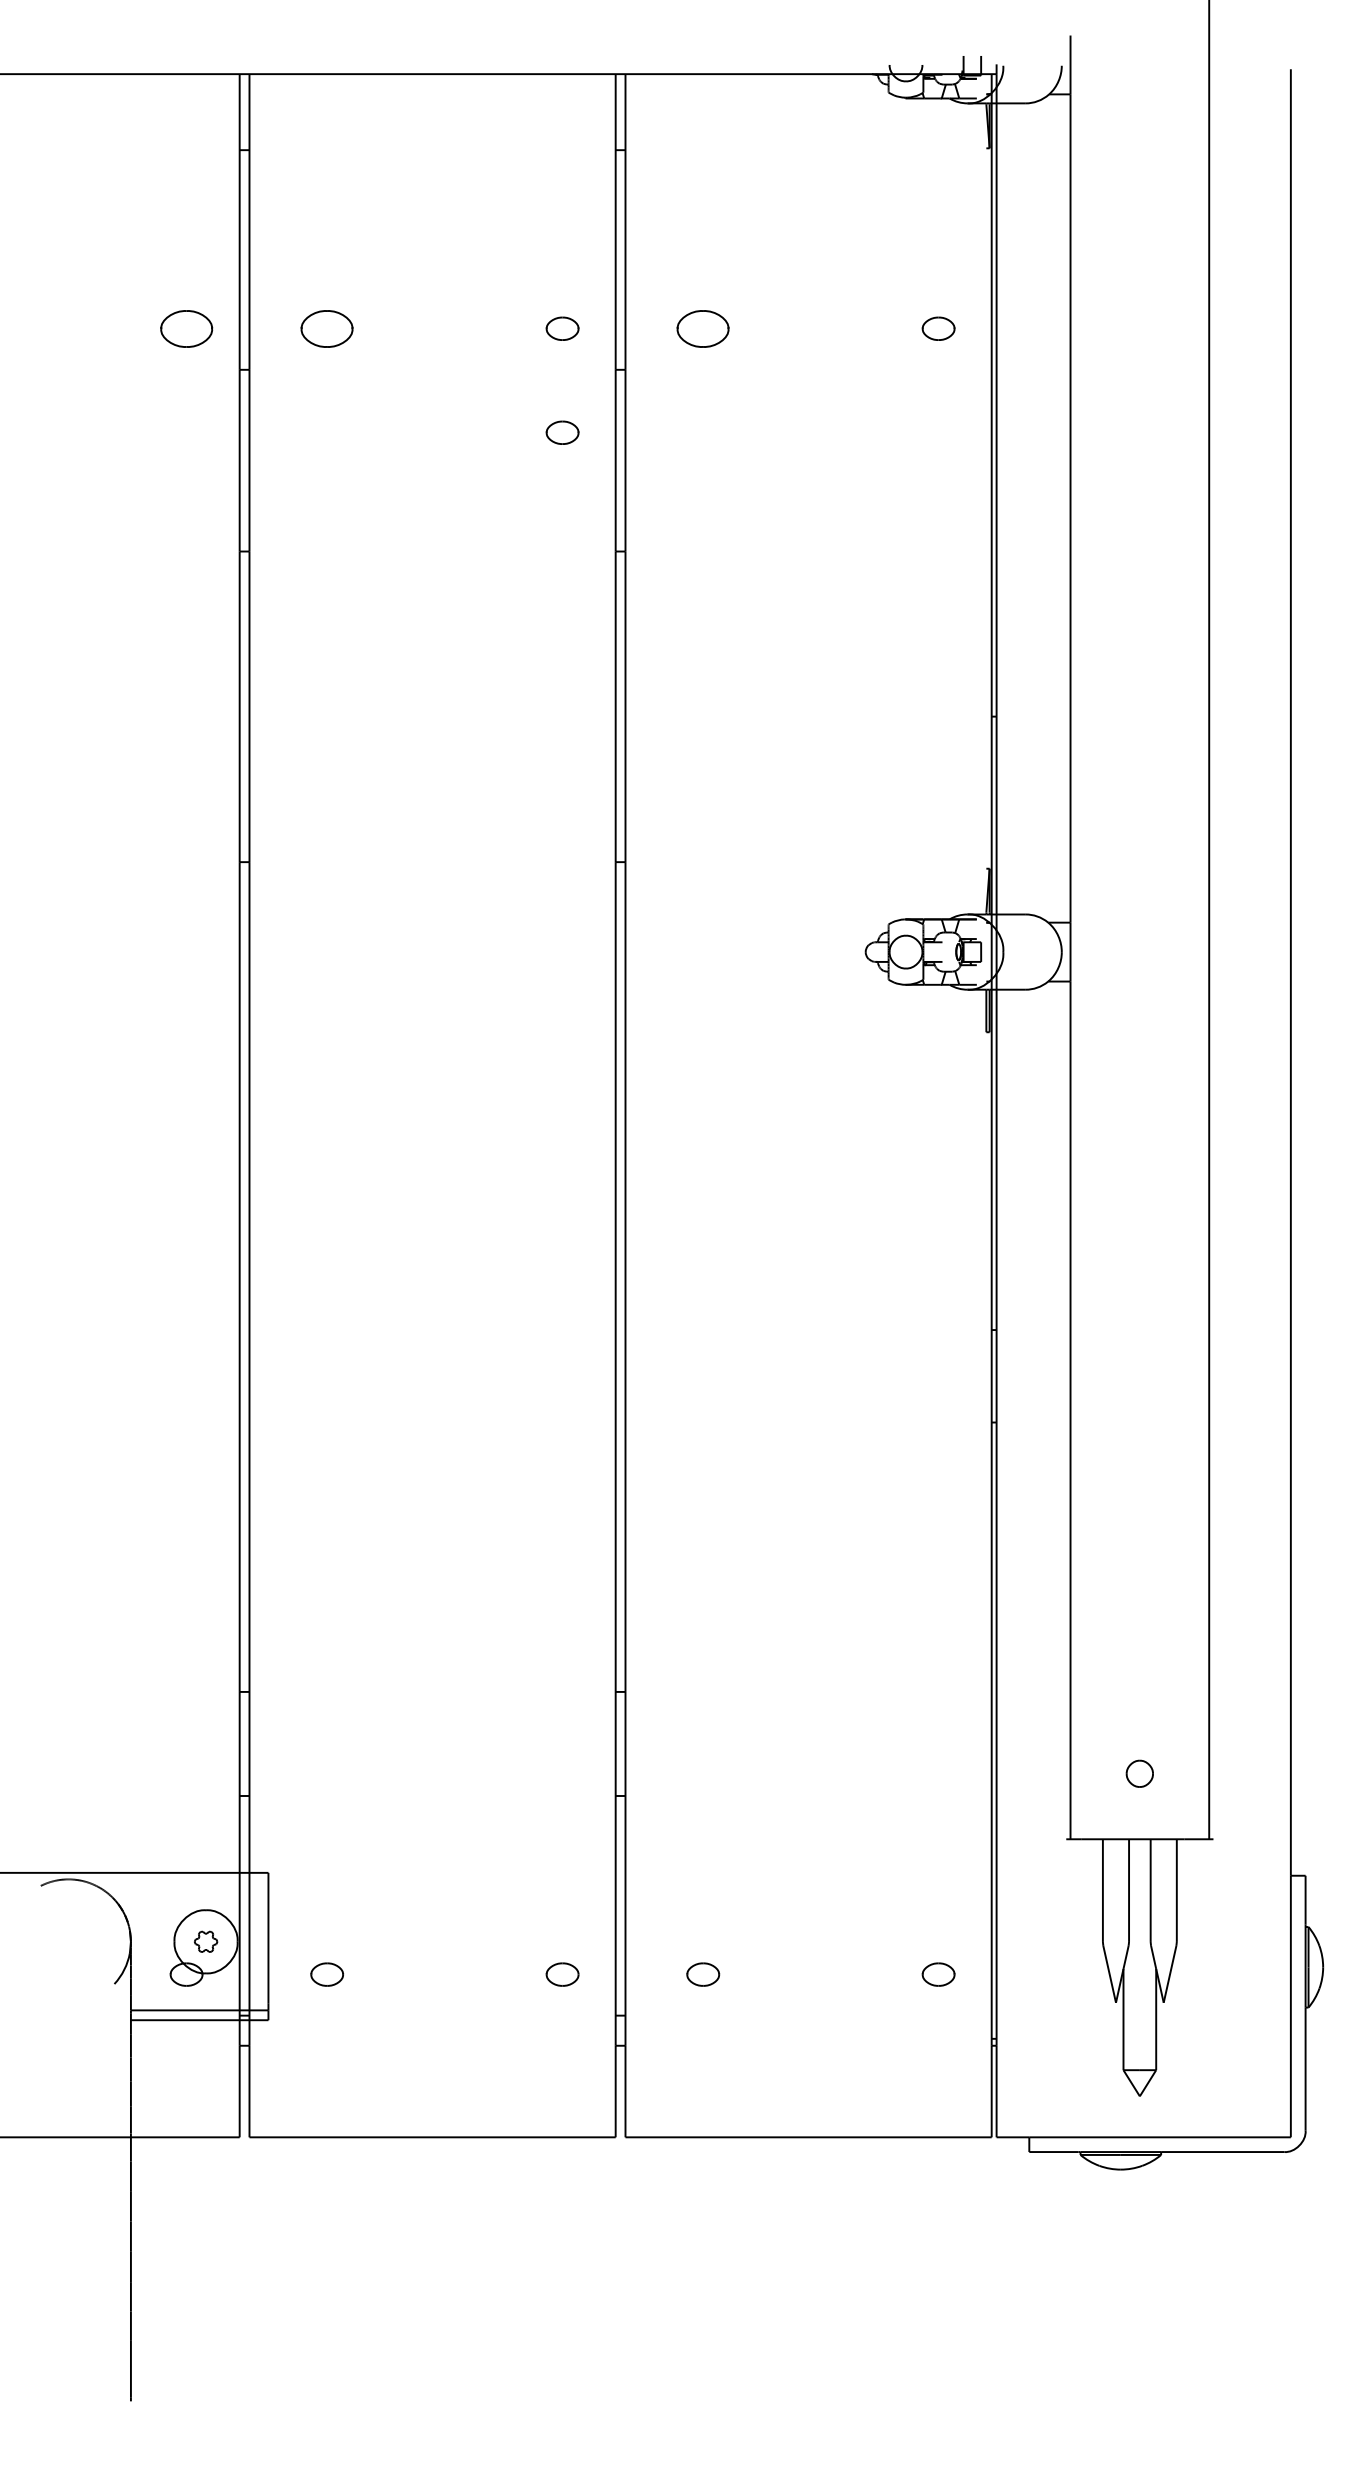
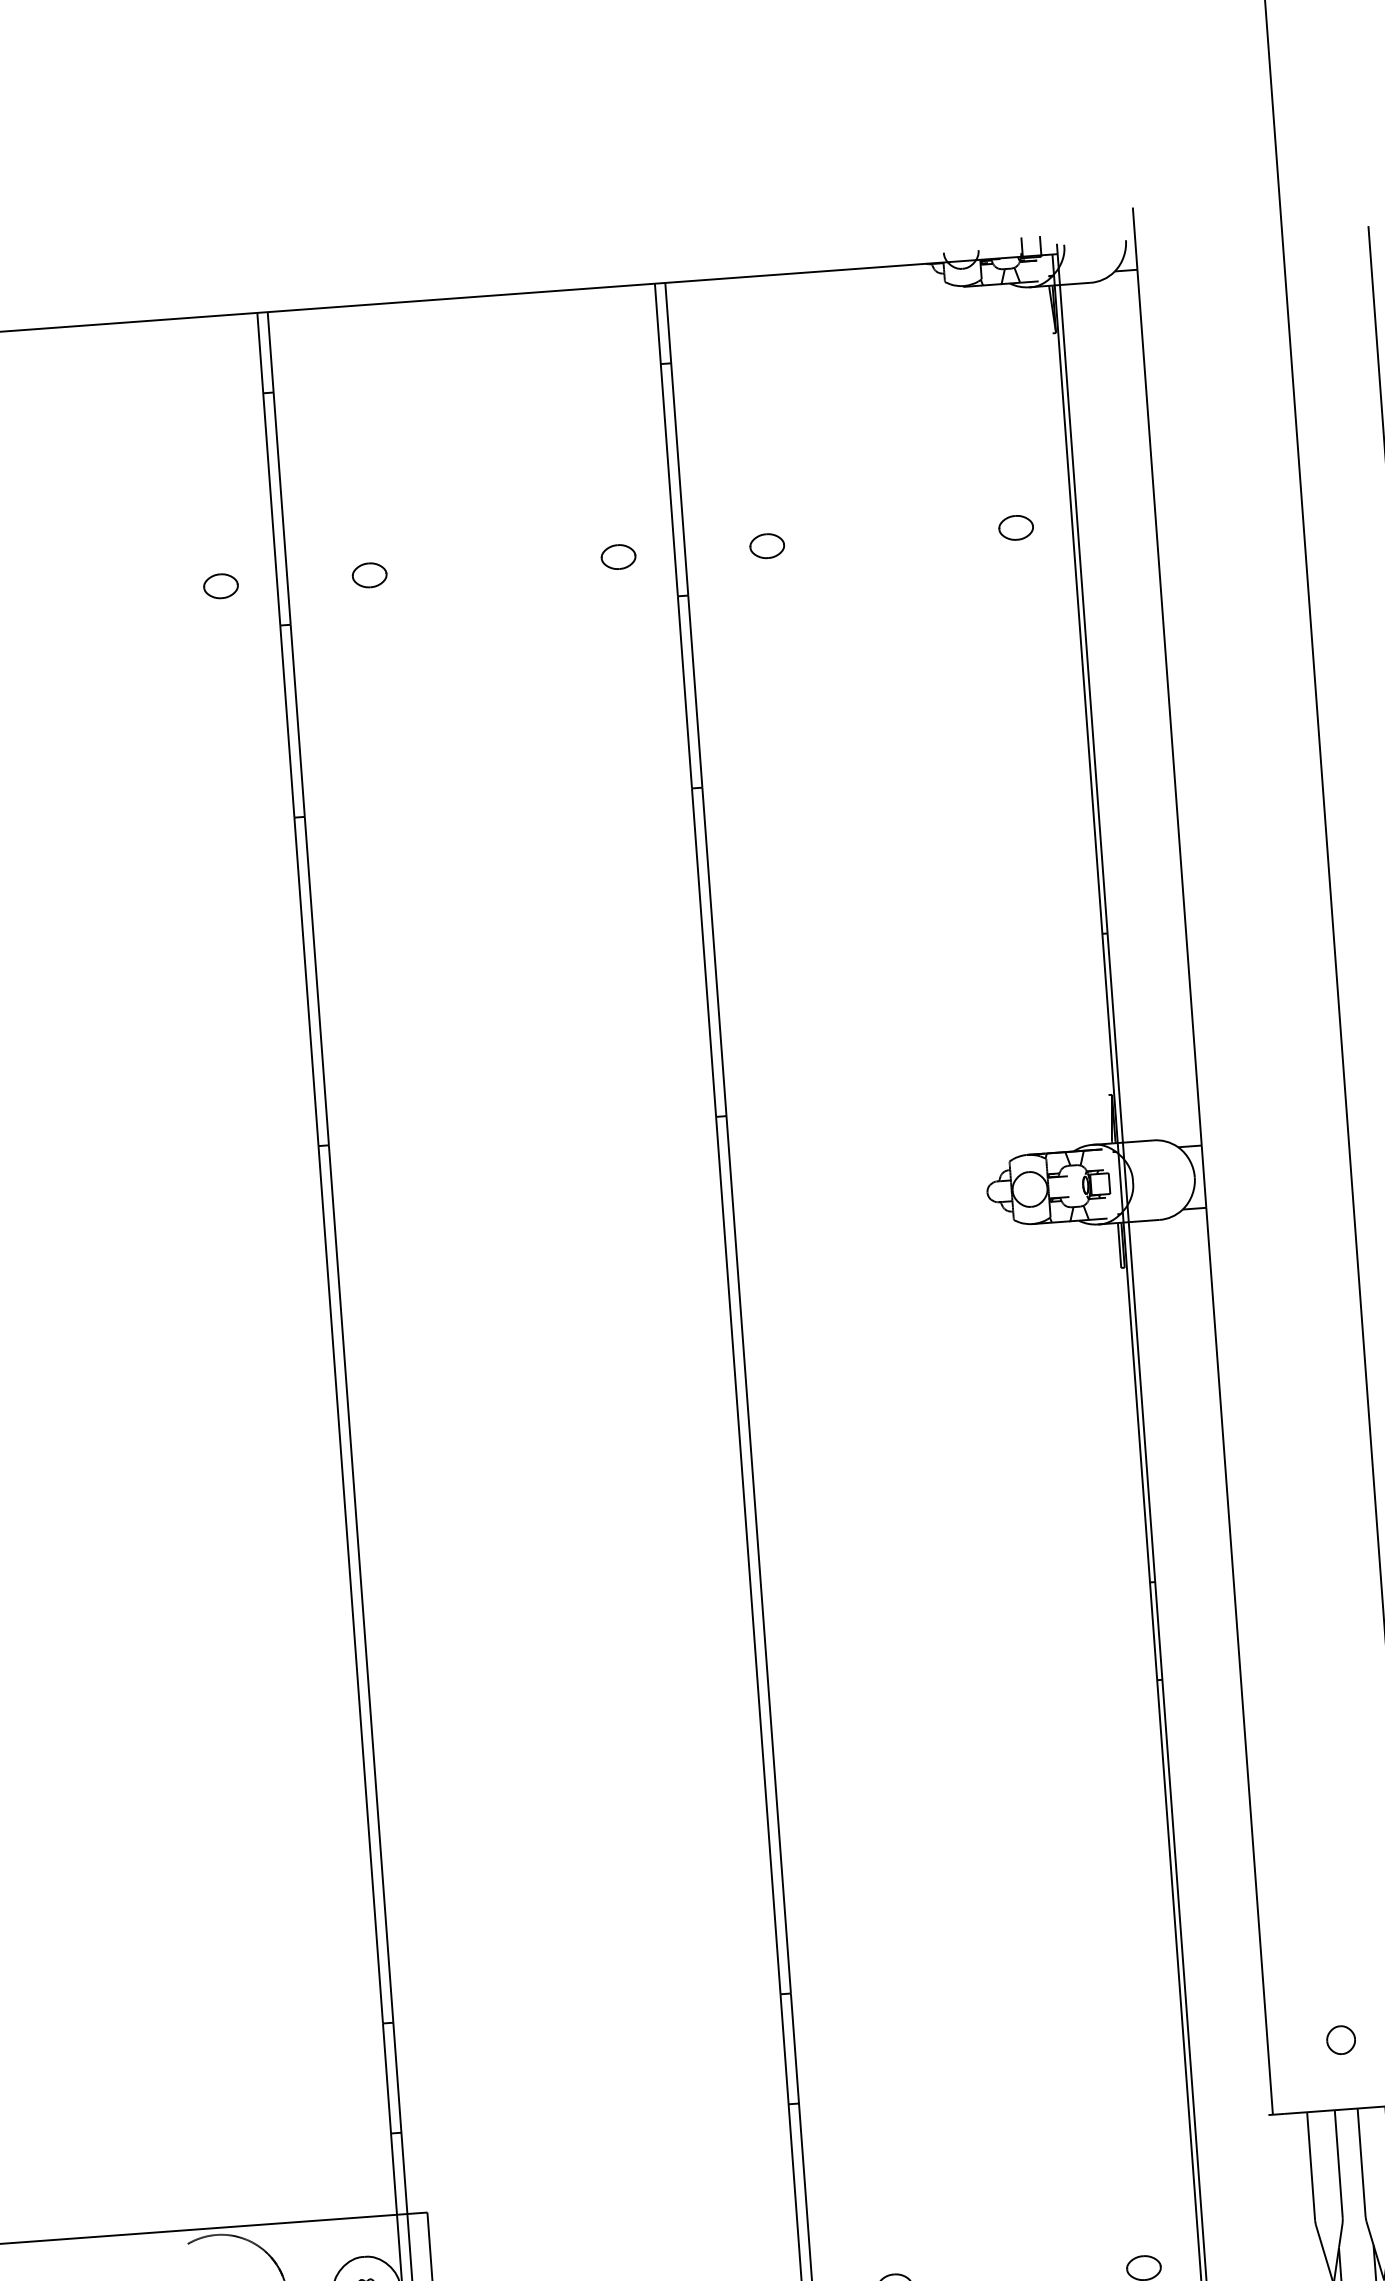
part: (186, 328) -> (220, 585), size x0.62
part: (327, 328) -> (369, 575), size x0.62
part: (703, 328) -> (767, 545), size x0.62
part: (562, 432) -> (626, 666), removed

